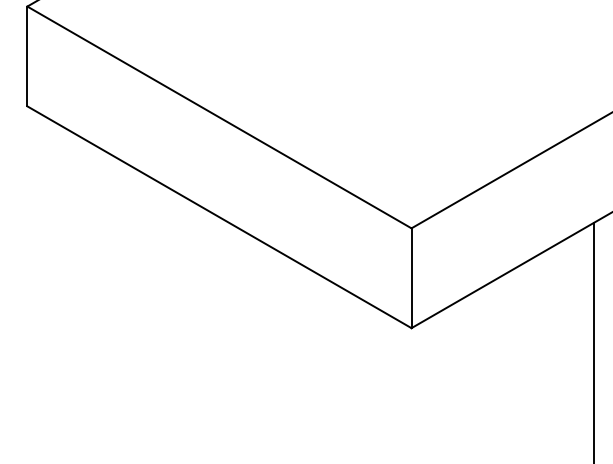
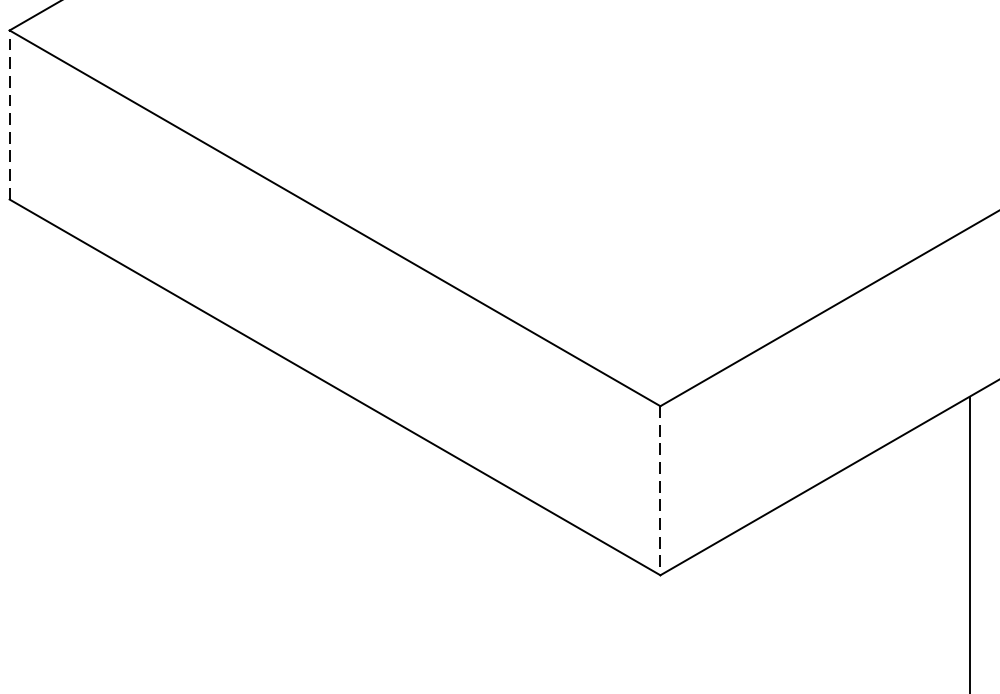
line: (27, 56) -> (9, 115), solid -> dashed
line: (411, 278) -> (660, 491), solid -> dashed

